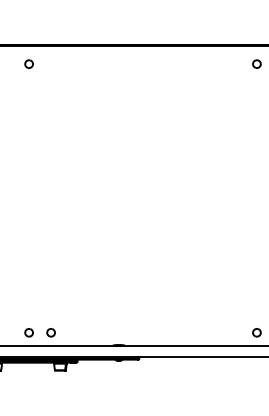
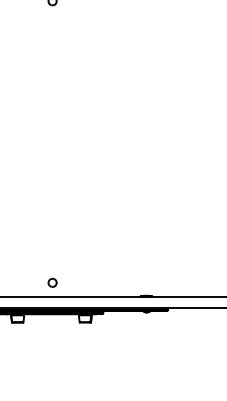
part: (50, 332) -> (75, 282), removed

